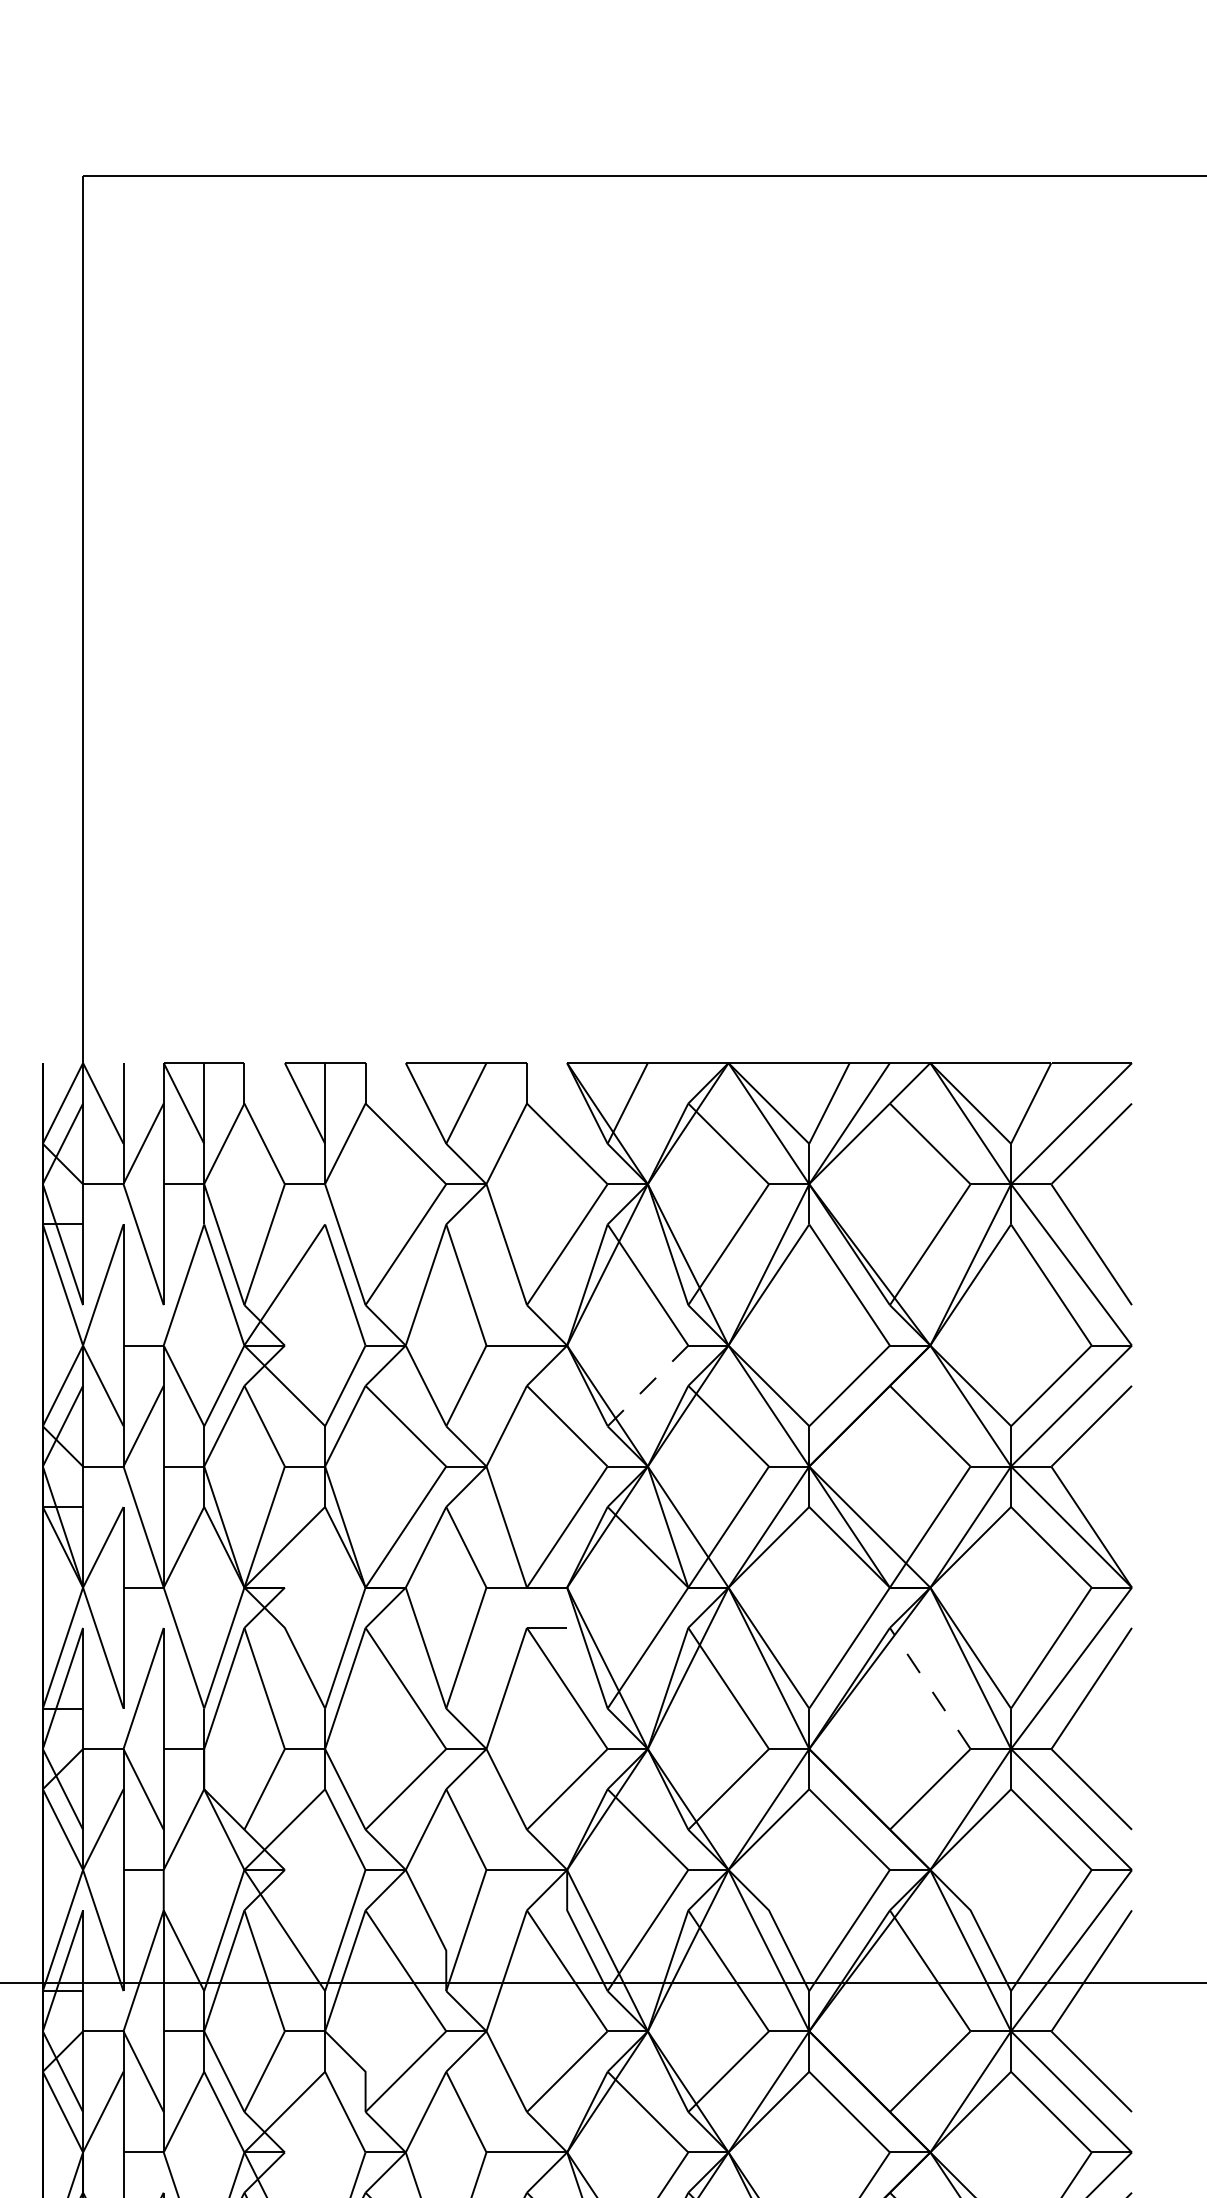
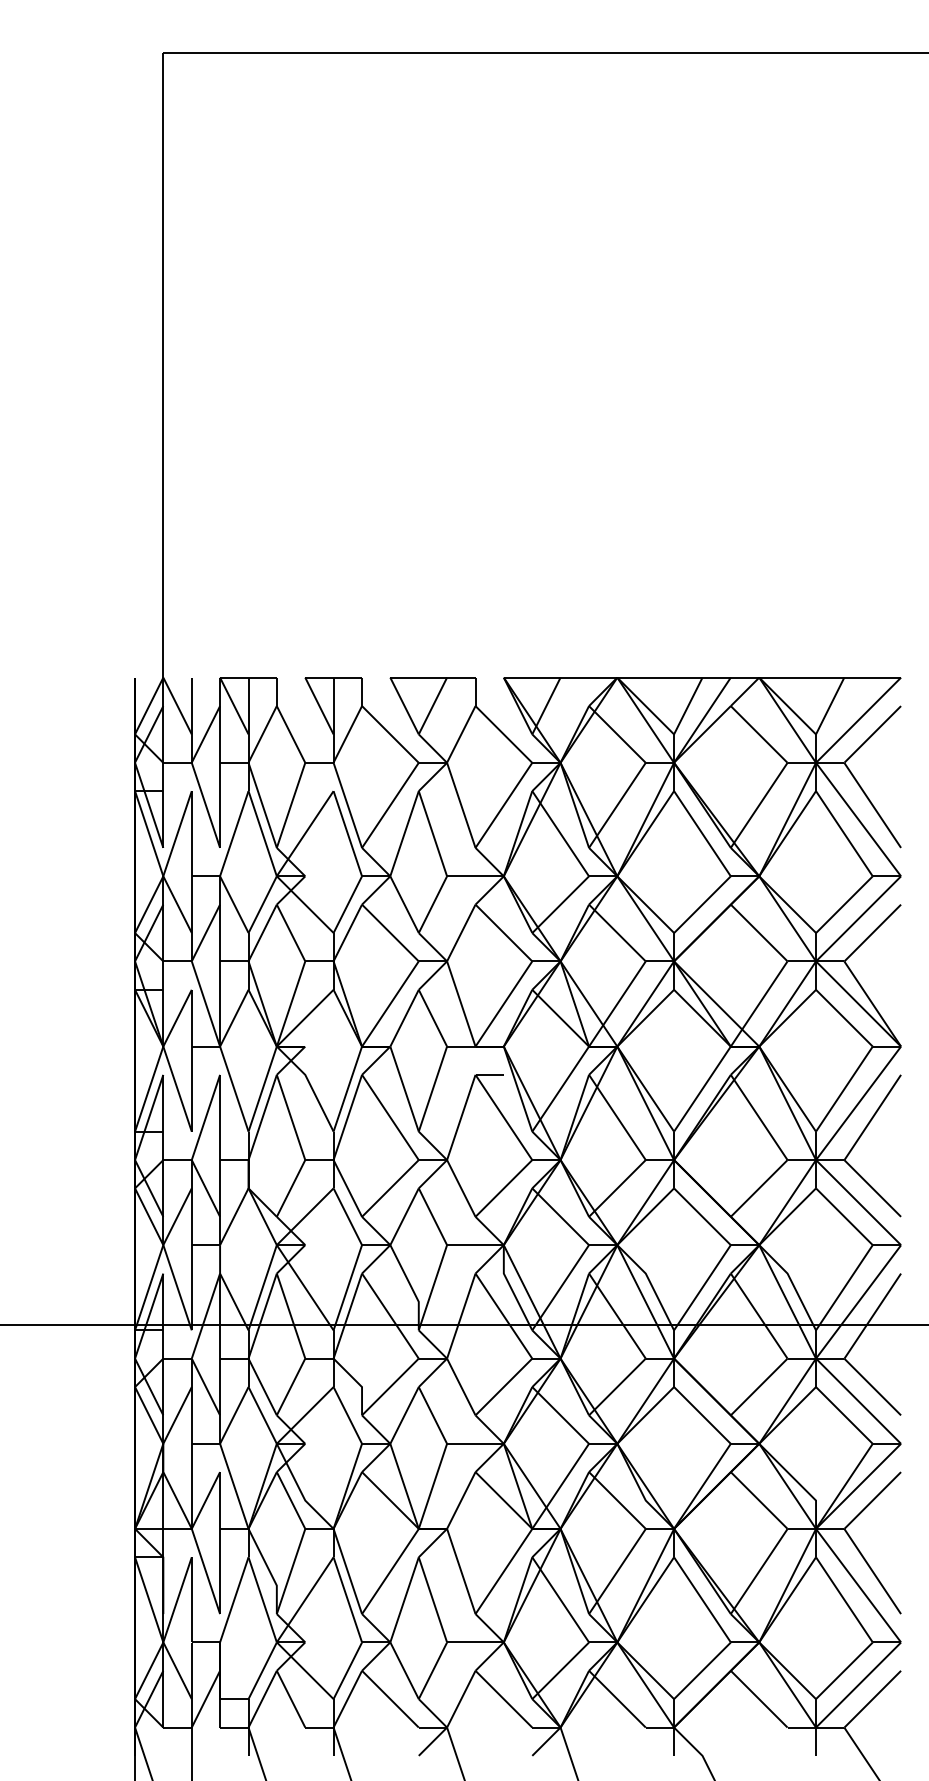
line: (649, 1385) -> (561, 904), dashed -> solid
line: (929, 1688) -> (758, 1117), dashed -> solid

